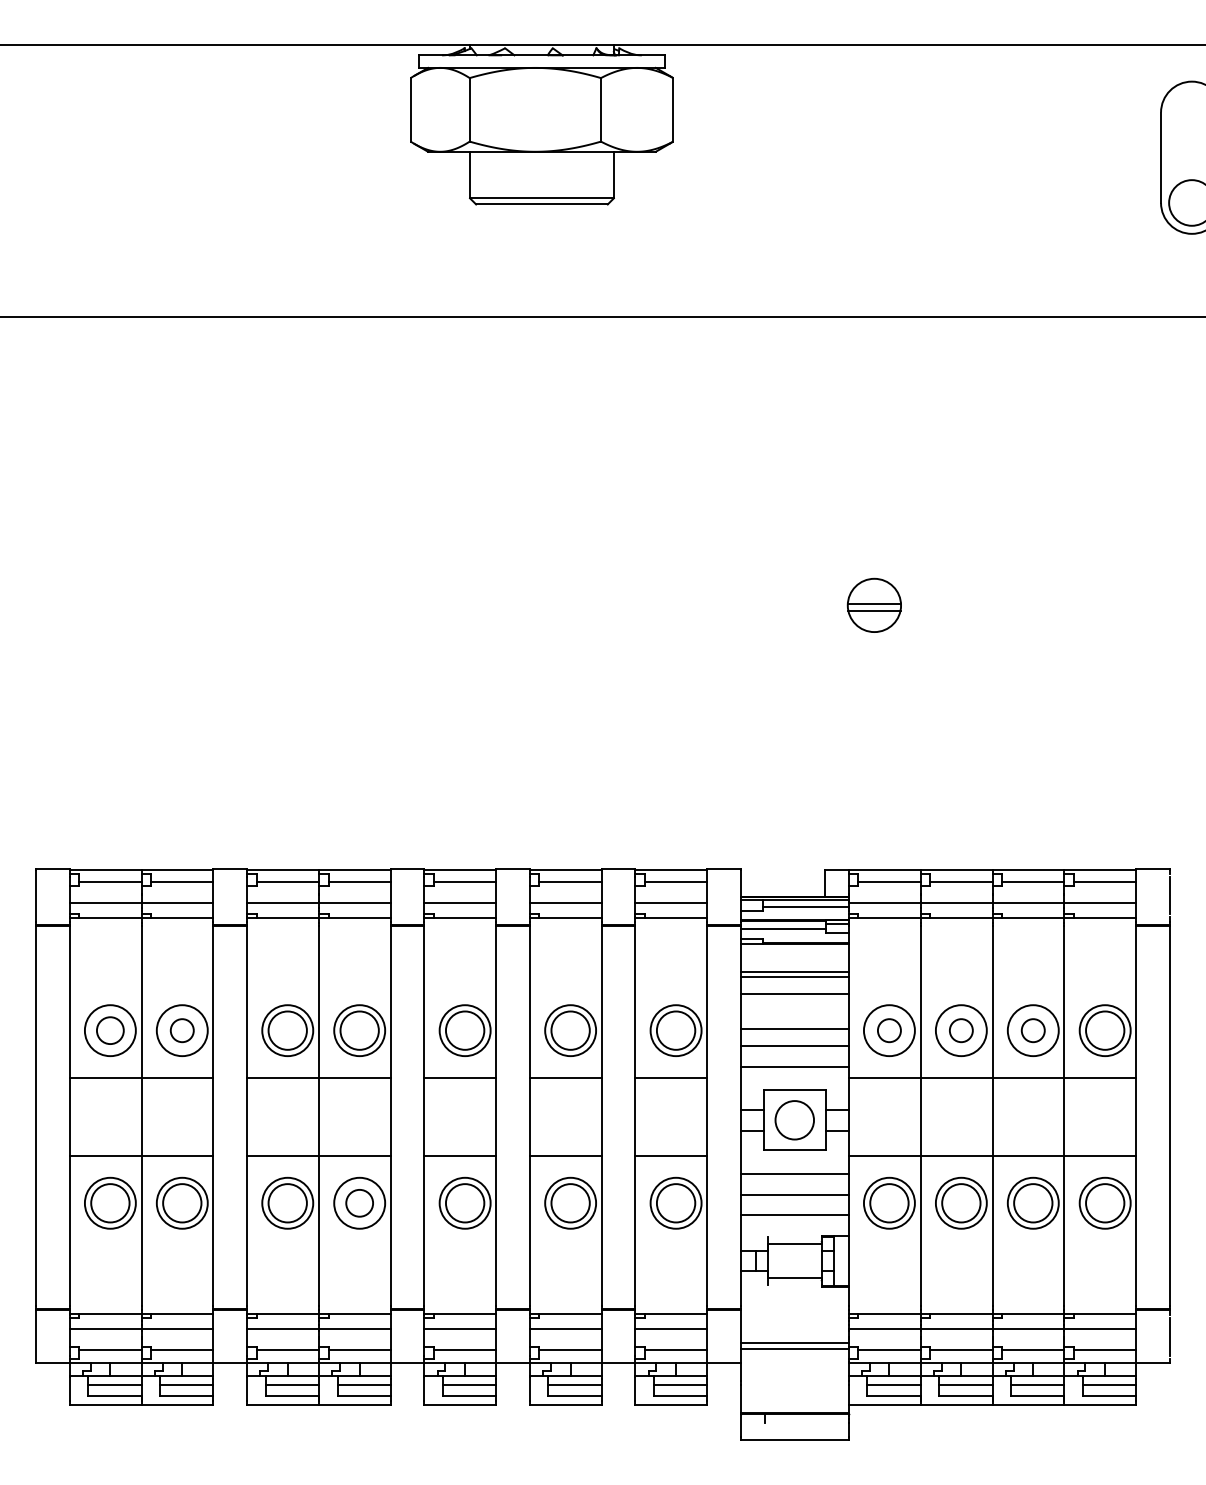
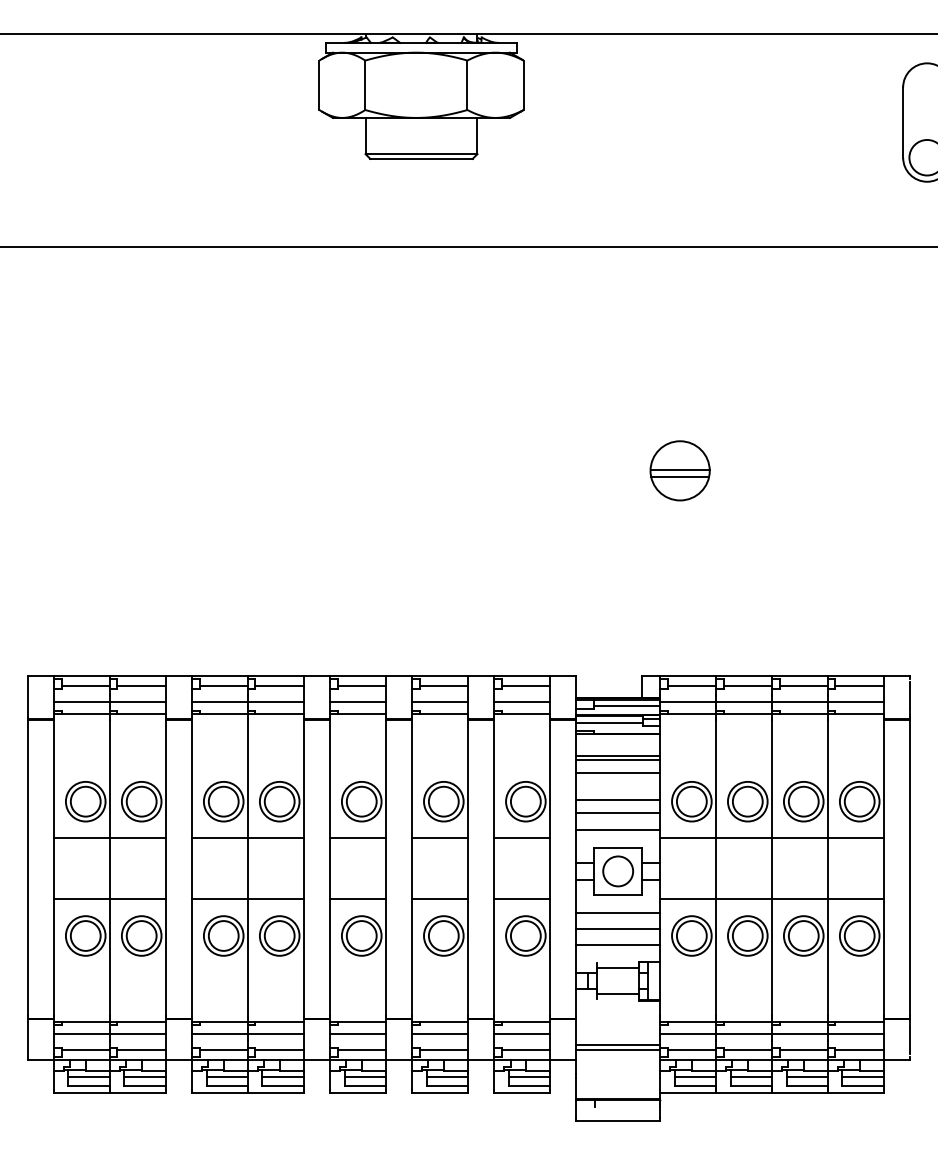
part: (874, 605) -> (680, 470), size x1.43
circle: (110, 1030) -> (85, 801), size x1.43
circle: (182, 1030) -> (141, 801), size x1.67
circle: (889, 1030) -> (691, 801), size x1.67
circle: (961, 1030) -> (747, 801), size x1.67
circle: (1033, 1030) -> (803, 801), size x1.67
circle: (359, 1203) -> (279, 936), size x1.43

